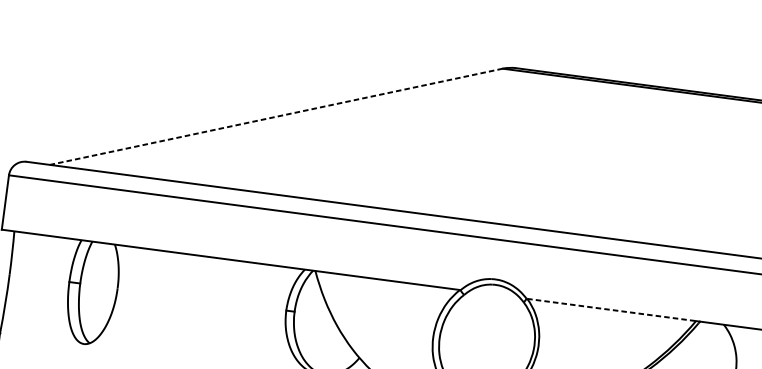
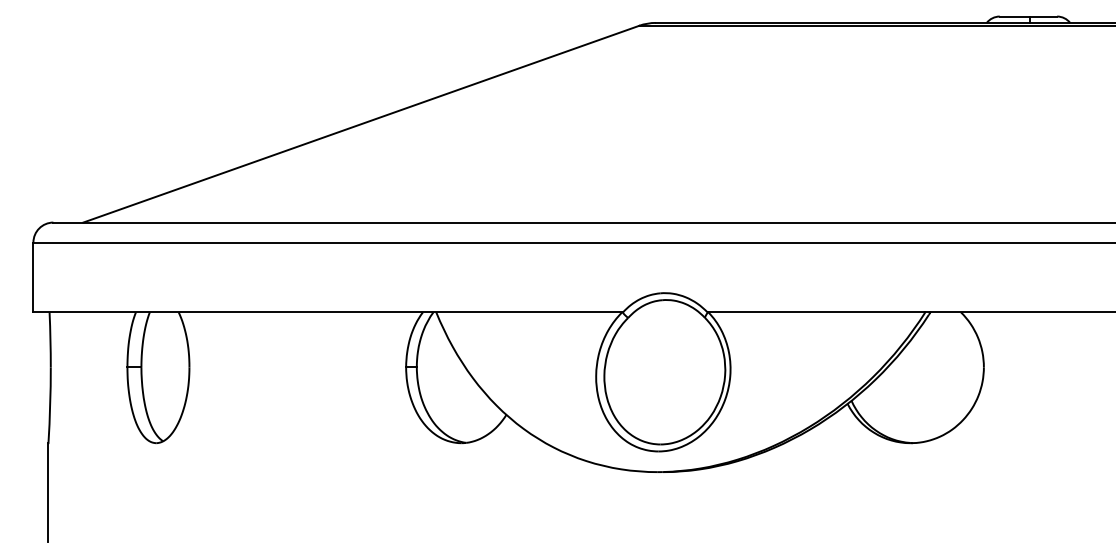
line: (276, 117) -> (361, 124), dashed -> solid
line: (612, 310) -> (817, 312), dashed -> solid

